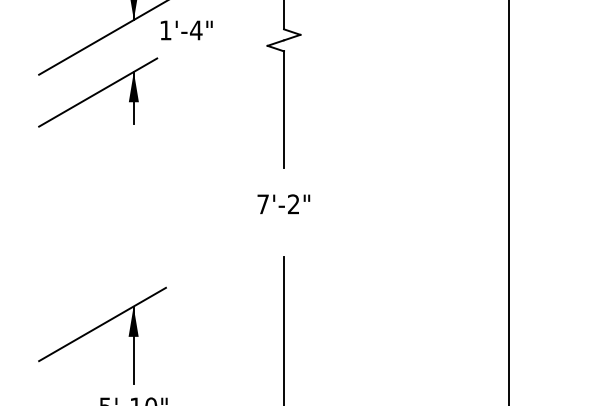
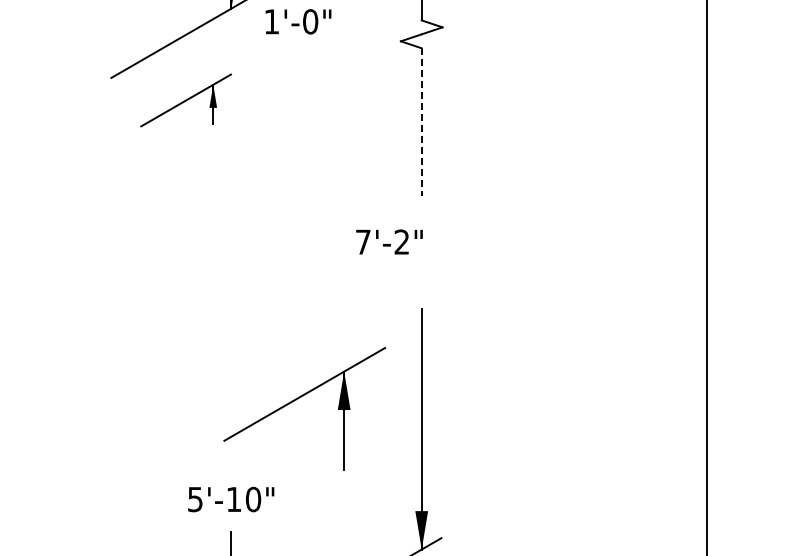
text: (196, 30) -> (310, 21), 1'-4" -> 1'-0"
part: (97, 92) -> (185, 100), size x0.6
line: (283, 109) -> (421, 122), solid -> dashed
text: (283, 203) -> (389, 241), moved
part: (97, 328) -> (298, 399), moved

